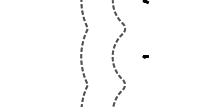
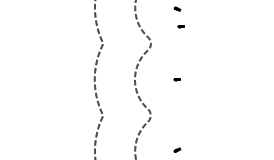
part: (148, 15) -> (180, 26), added

